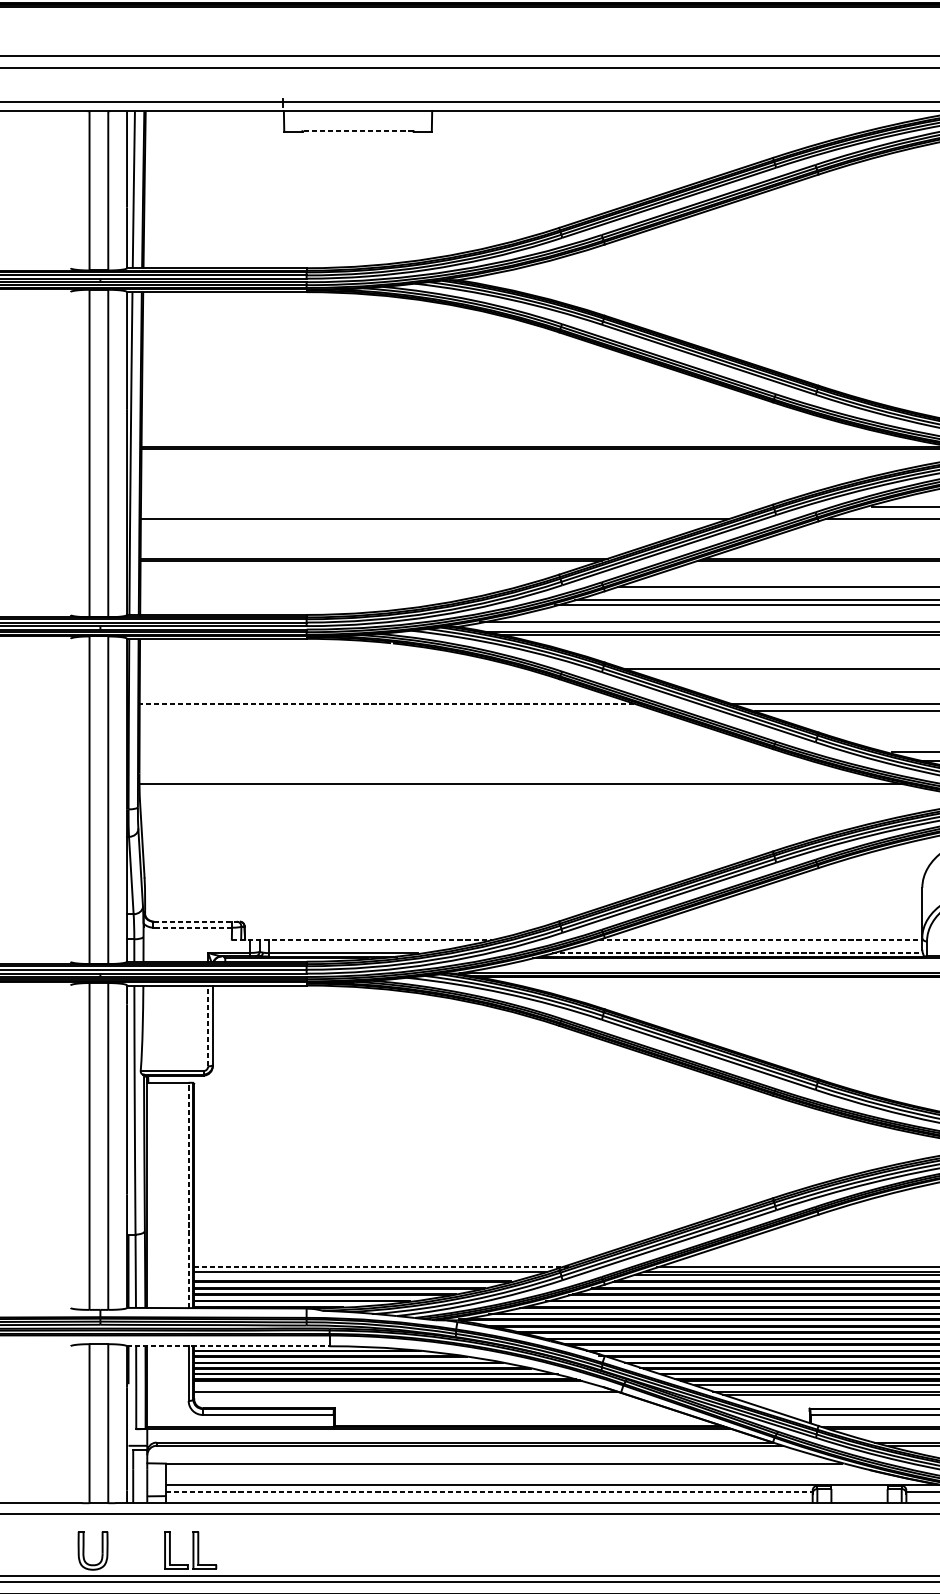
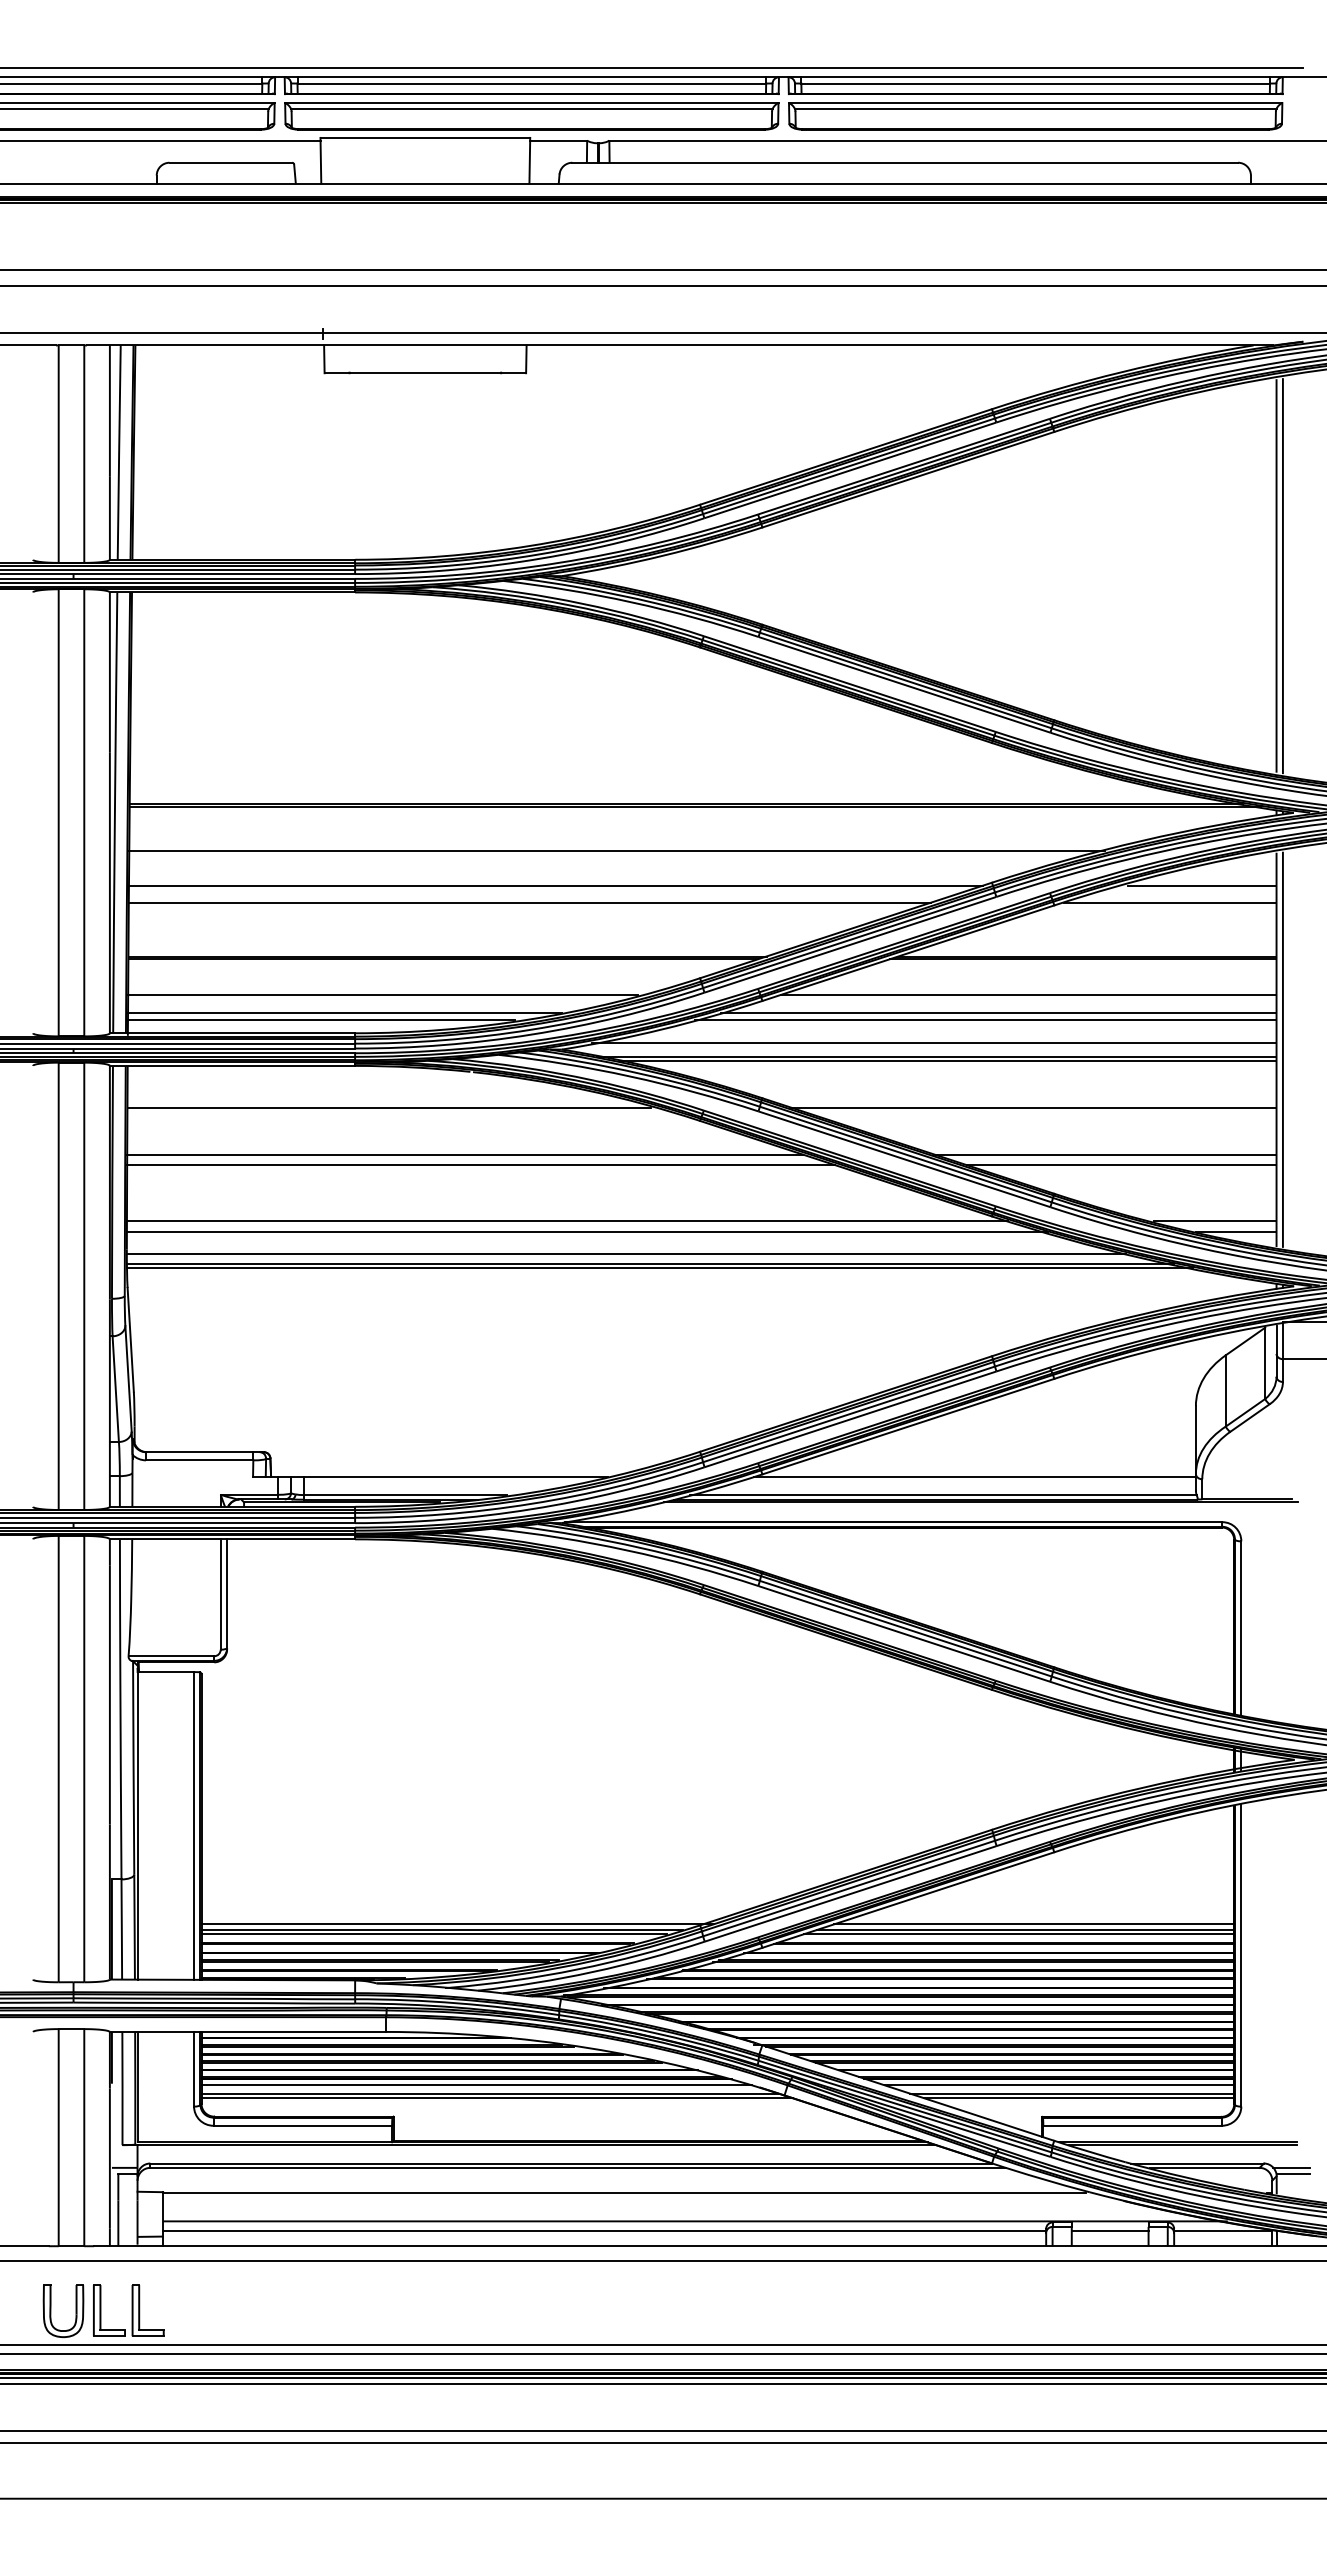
line: (358, 131) -> (425, 372), dashed -> solid
line: (498, 481) -> (616, 851), added
line: (454, 506) -> (556, 885), added
line: (327, 586) -> (383, 994), added
line: (299, 599) -> (345, 1012), added
line: (281, 605) -> (321, 1020), added
line: (331, 669) -> (388, 1107), added
line: (387, 703) -> (465, 1154), dashed -> solid
line: (399, 711) -> (481, 1165), added
line: (462, 752) -> (567, 1220), added
line: (476, 760) -> (587, 1232), added
line: (505, 776) -> (626, 1253), added
line: (530, 786) -> (660, 1267), added
line: (197, 921) -> (205, 1452), dashed -> solid
line: (192, 927) -> (199, 1460), dashed -> solid
line: (361, 939) -> (430, 1476), dashed -> solid
line: (760, 939) -> (974, 1476), dashed -> solid
line: (737, 953) -> (943, 1495), dashed -> solid
line: (208, 1025) -> (220, 1594), dashed -> solid
line: (188, 1195) -> (194, 1825), dashed -> solid
line: (381, 1267) -> (457, 1924), dashed -> solid
line: (364, 1274) -> (434, 1934), added
line: (228, 1345) -> (248, 2031), dashed -> solid
line: (395, 1385) -> (476, 2085), added
line: (410, 1395) -> (496, 2098), added
line: (489, 1491) -> (604, 2230), dashed -> solid
line: (859, 1491) -> (1109, 2230), added
part: (190, 1550) -> (128, 2310), moved

